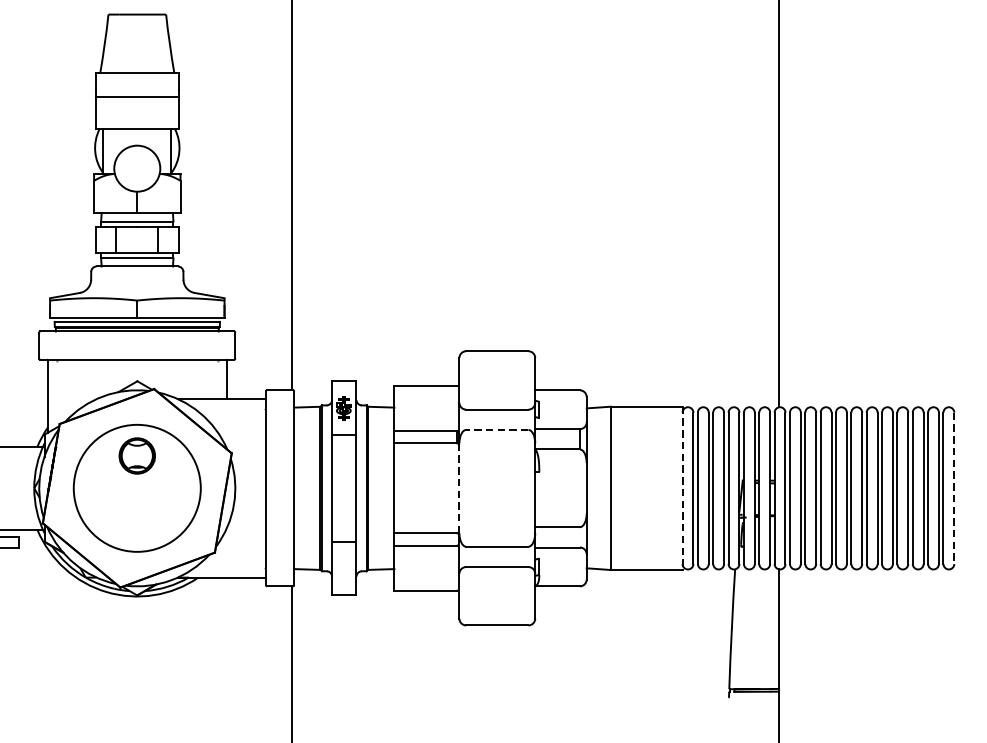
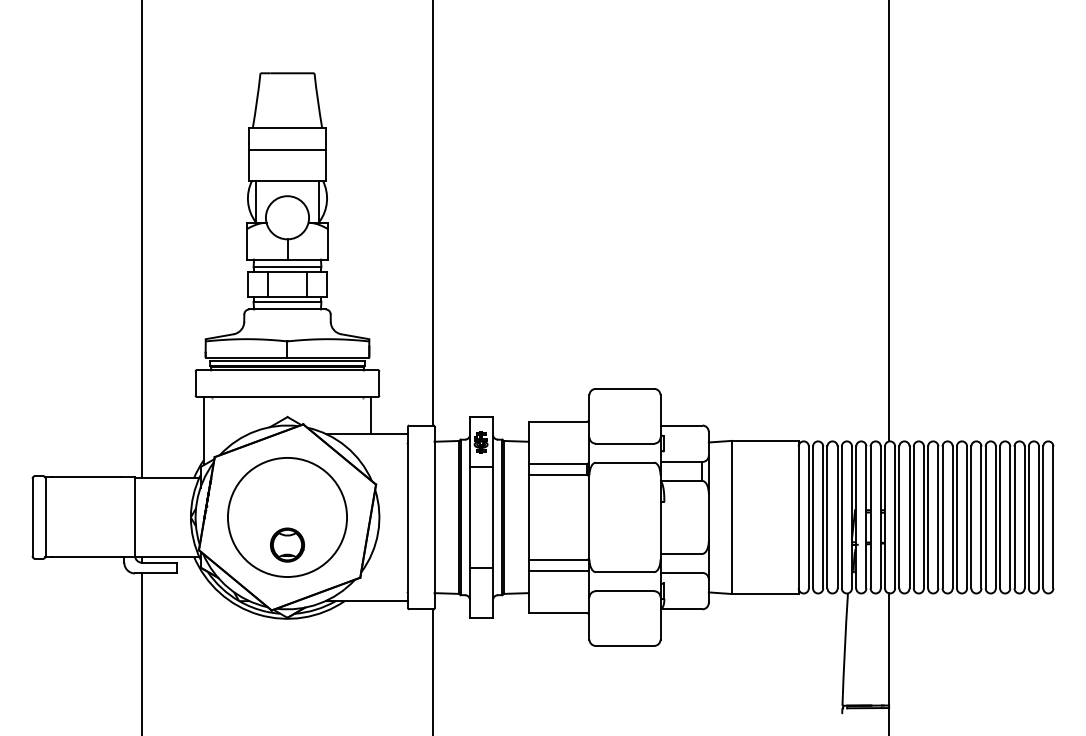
line: (496, 429) -> (624, 462), dashed -> solid
part: (137, 455) -> (287, 544), moved
line: (459, 487) -> (589, 516), dashed -> solid
line: (682, 488) -> (798, 517), dashed -> solid
line: (954, 488) -> (1053, 517), dashed -> solid

